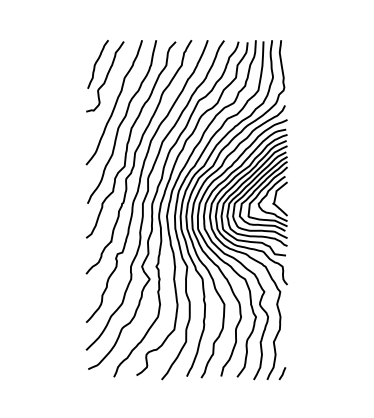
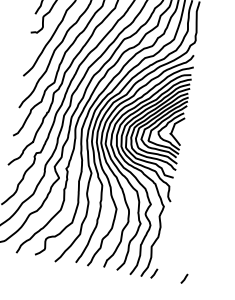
line: (319, 373) -> (184, 278), added

